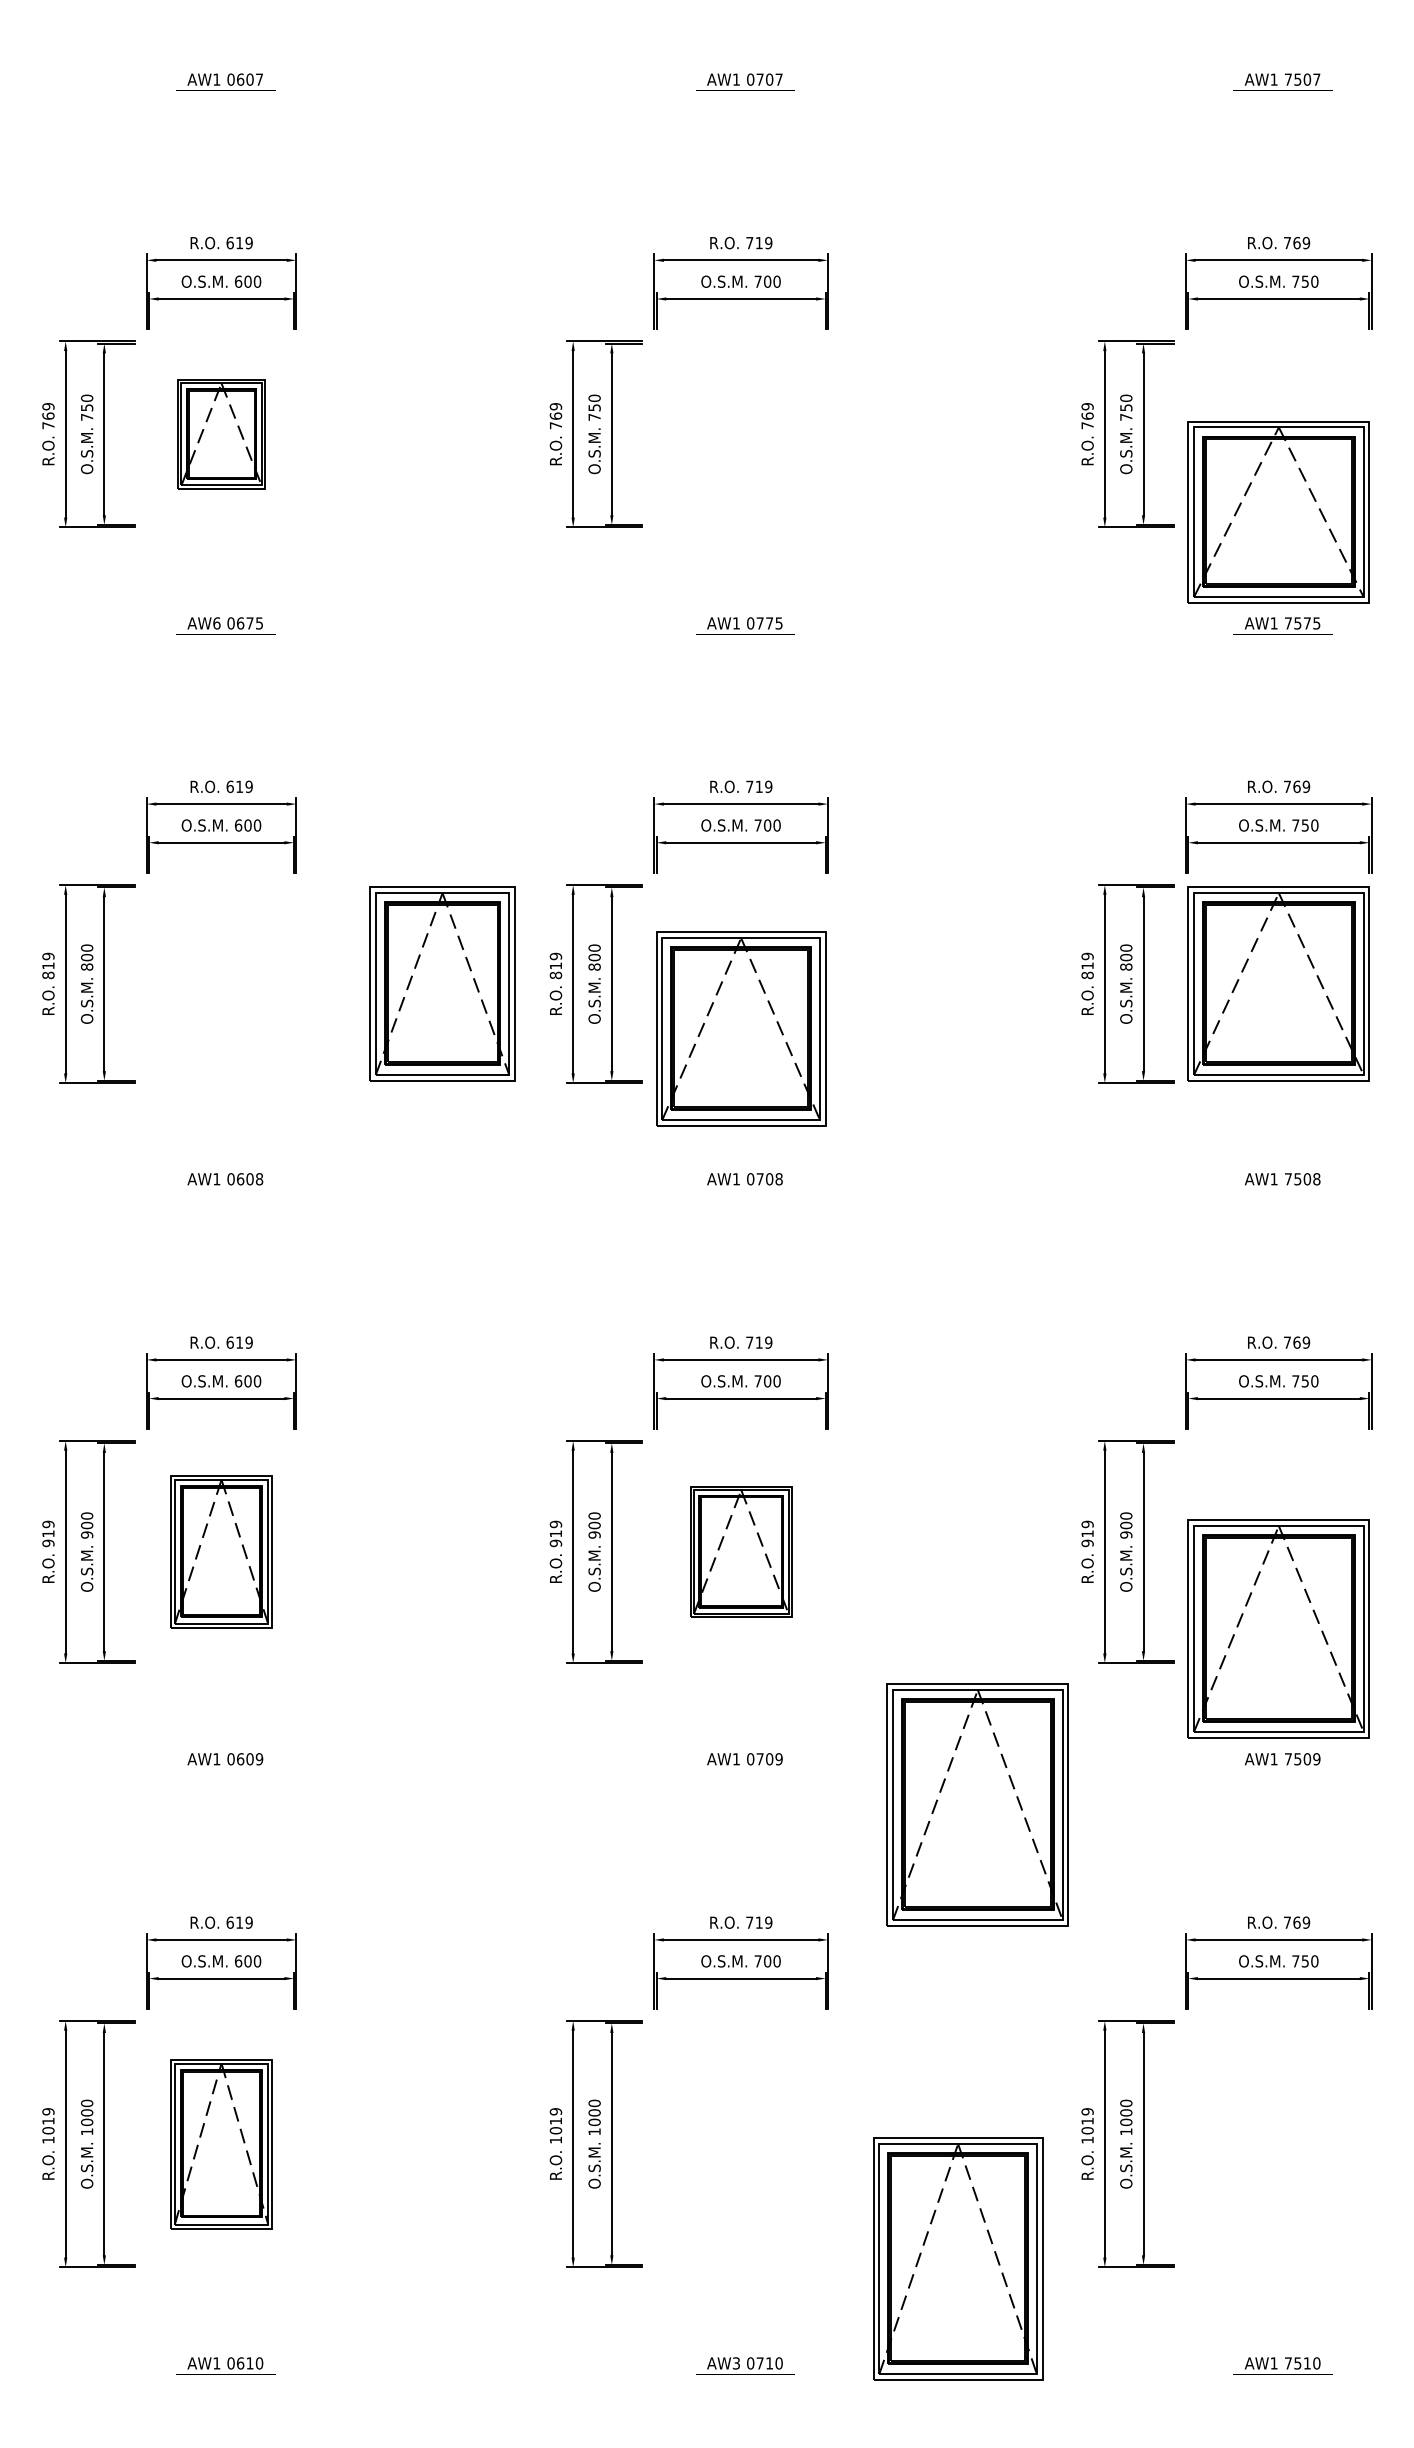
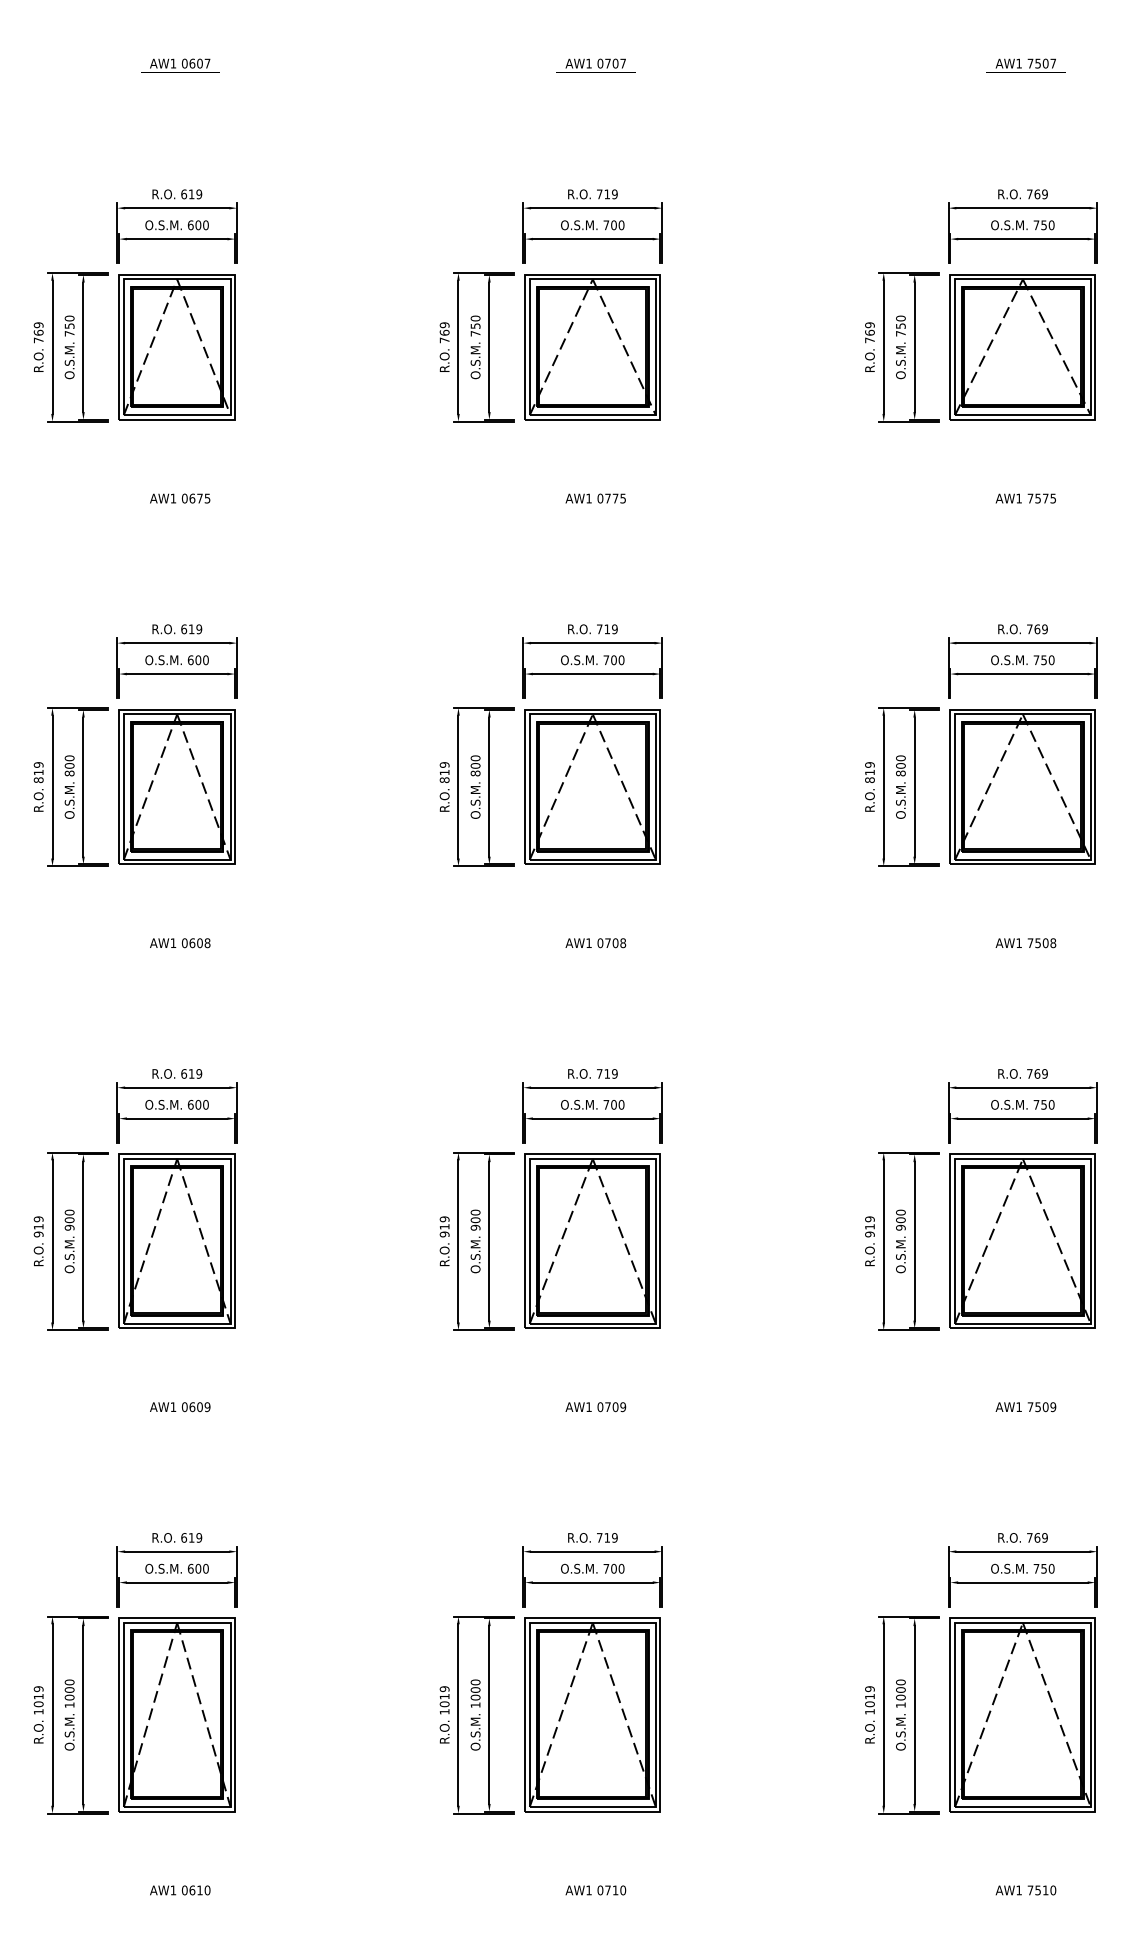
part: (221, 434) -> (177, 347), size x1.67
part: (741, 434) -> (593, 347), added
part: (1278, 512) -> (1022, 347), moved
text: (216, 623) -> (173, 498), AW6 -> AW1
part: (442, 983) -> (177, 786), moved
part: (741, 1028) -> (593, 786), moved
part: (221, 1551) -> (177, 1240), size x1.43
part: (741, 1551) -> (593, 1240), size x1.67
part: (1278, 1628) -> (1022, 1240), moved
part: (977, 1804) -> (1022, 1714), moved
part: (221, 2143) -> (177, 1714), size x1.43
part: (958, 2258) -> (593, 1714), moved
text: (735, 2363) -> (588, 1890), AW3 -> AW1

